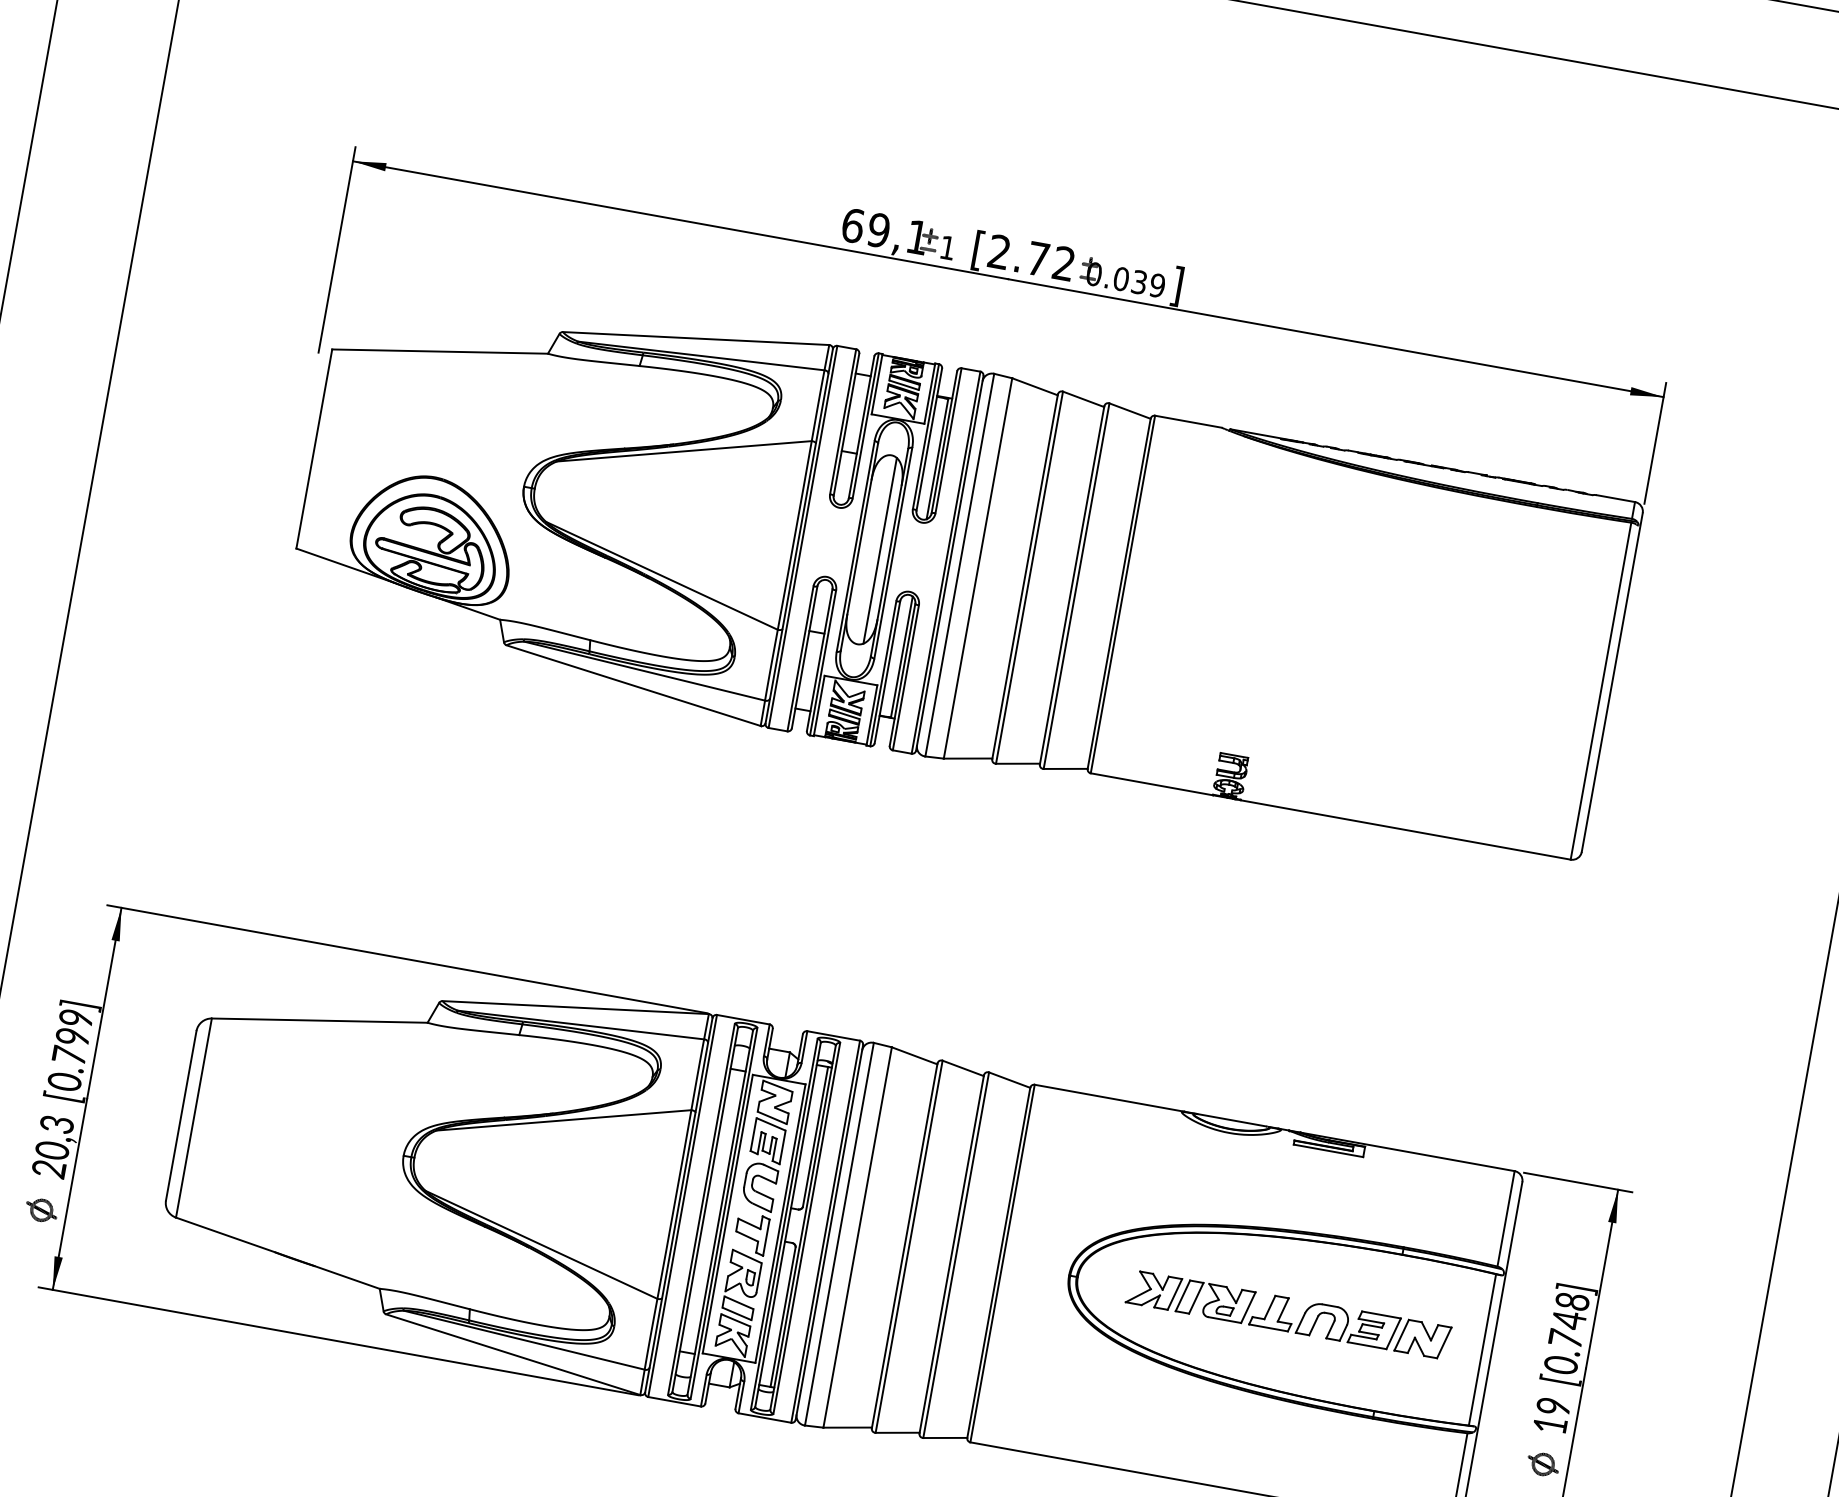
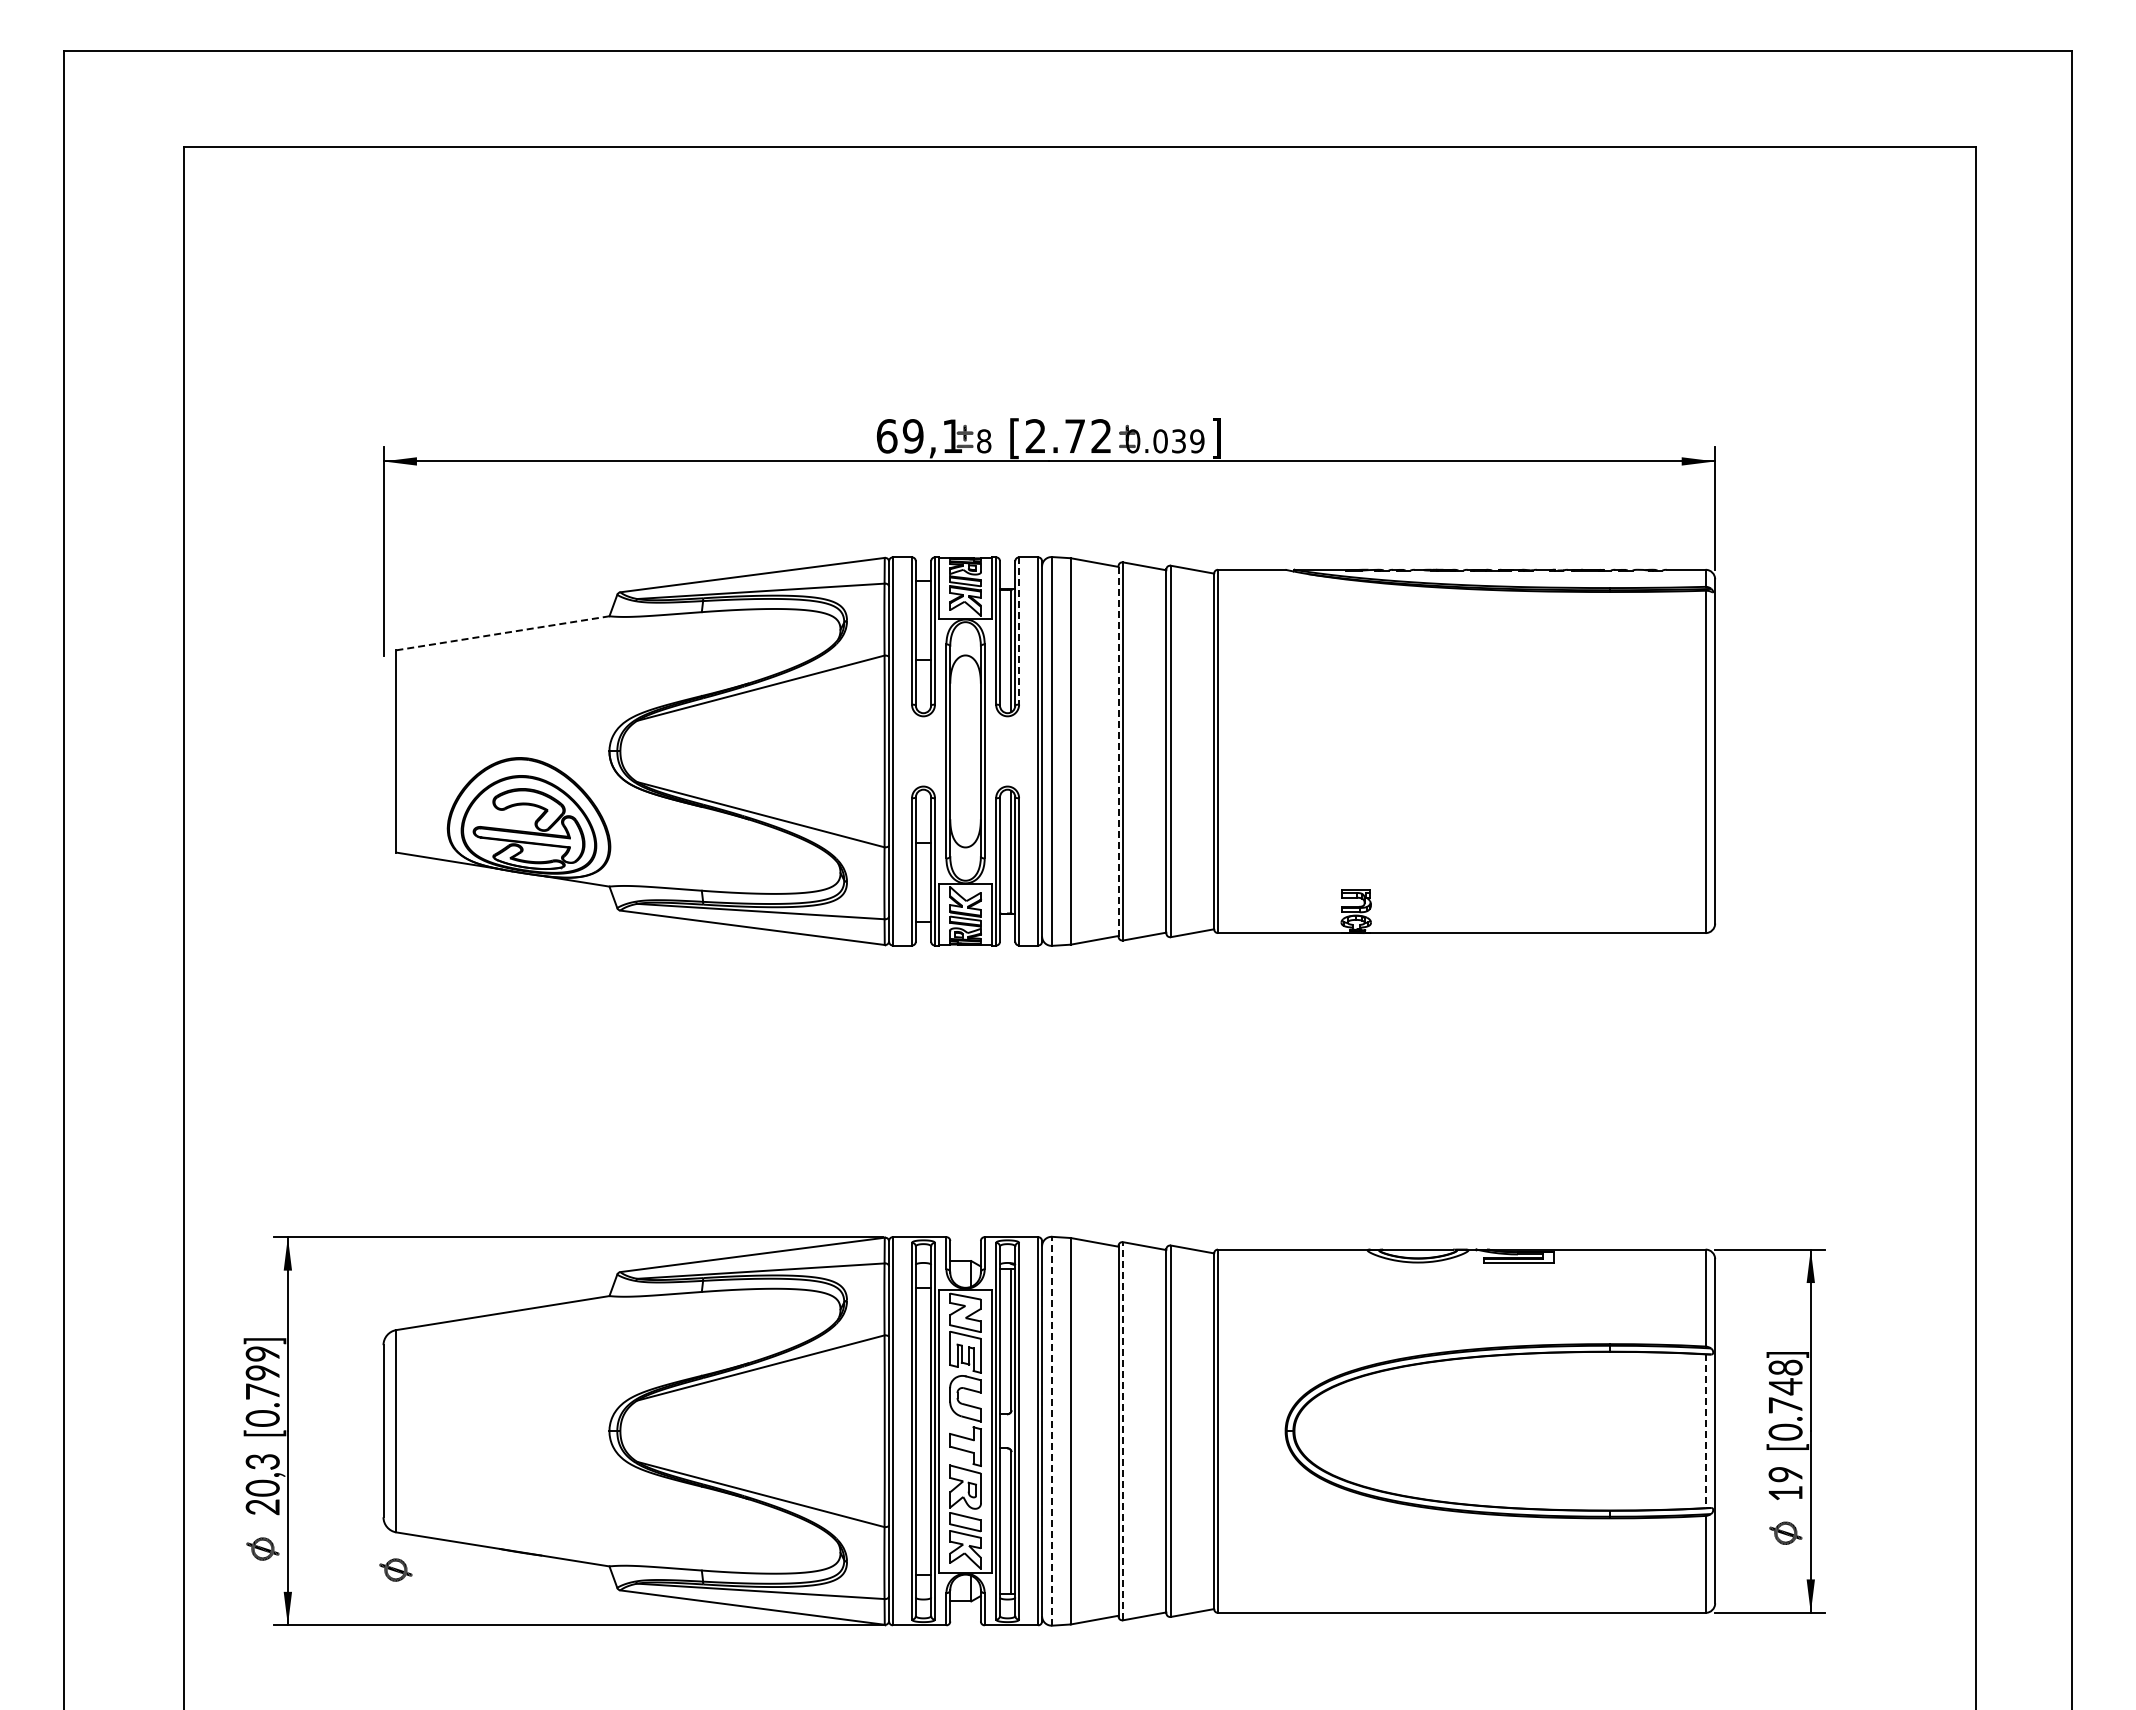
text: (948, 248) -> (984, 441), 1 -> 8
line: (439, 351) -> (502, 633), solid -> dashed
line: (948, 441) -> (1019, 631), solid -> dashed
line: (880, 550) -> (971, 751), removed
line: (1025, 575) -> (1118, 750), solid -> dashed
line: (839, 1233) -> (1052, 1430), solid -> dashed
line: (909, 1246) -> (1123, 1430), solid -> dashed
part: (168, 1253) -> (395, 1569), added
part: (1288, 1314) -> (1508, 1430), removed
line: (1482, 1350) -> (1705, 1431), solid -> dashed

